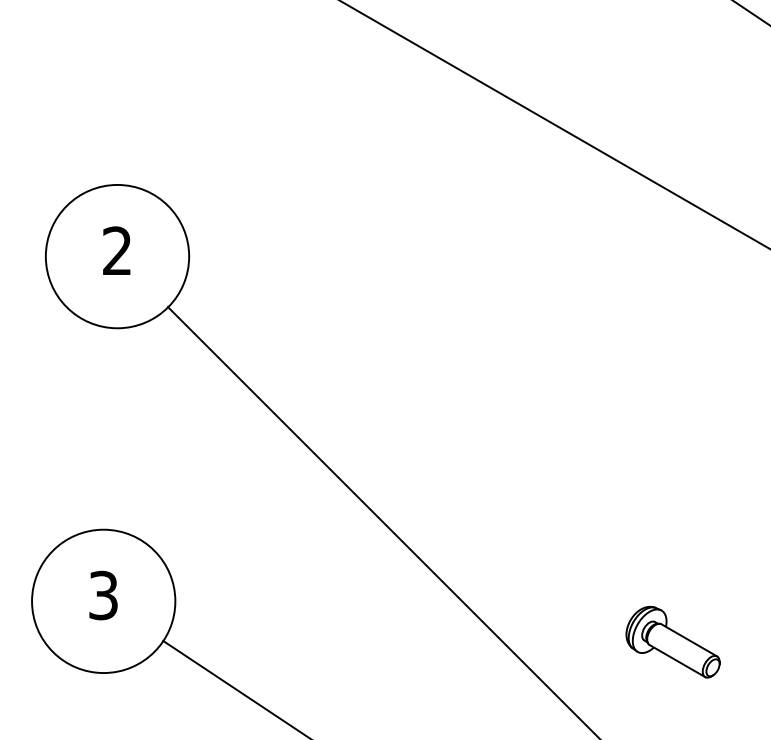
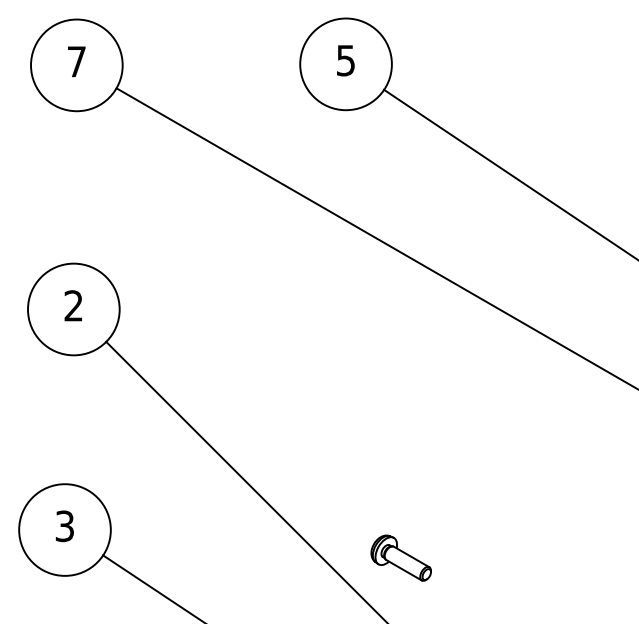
part: (671, 641) -> (400, 557), moved

